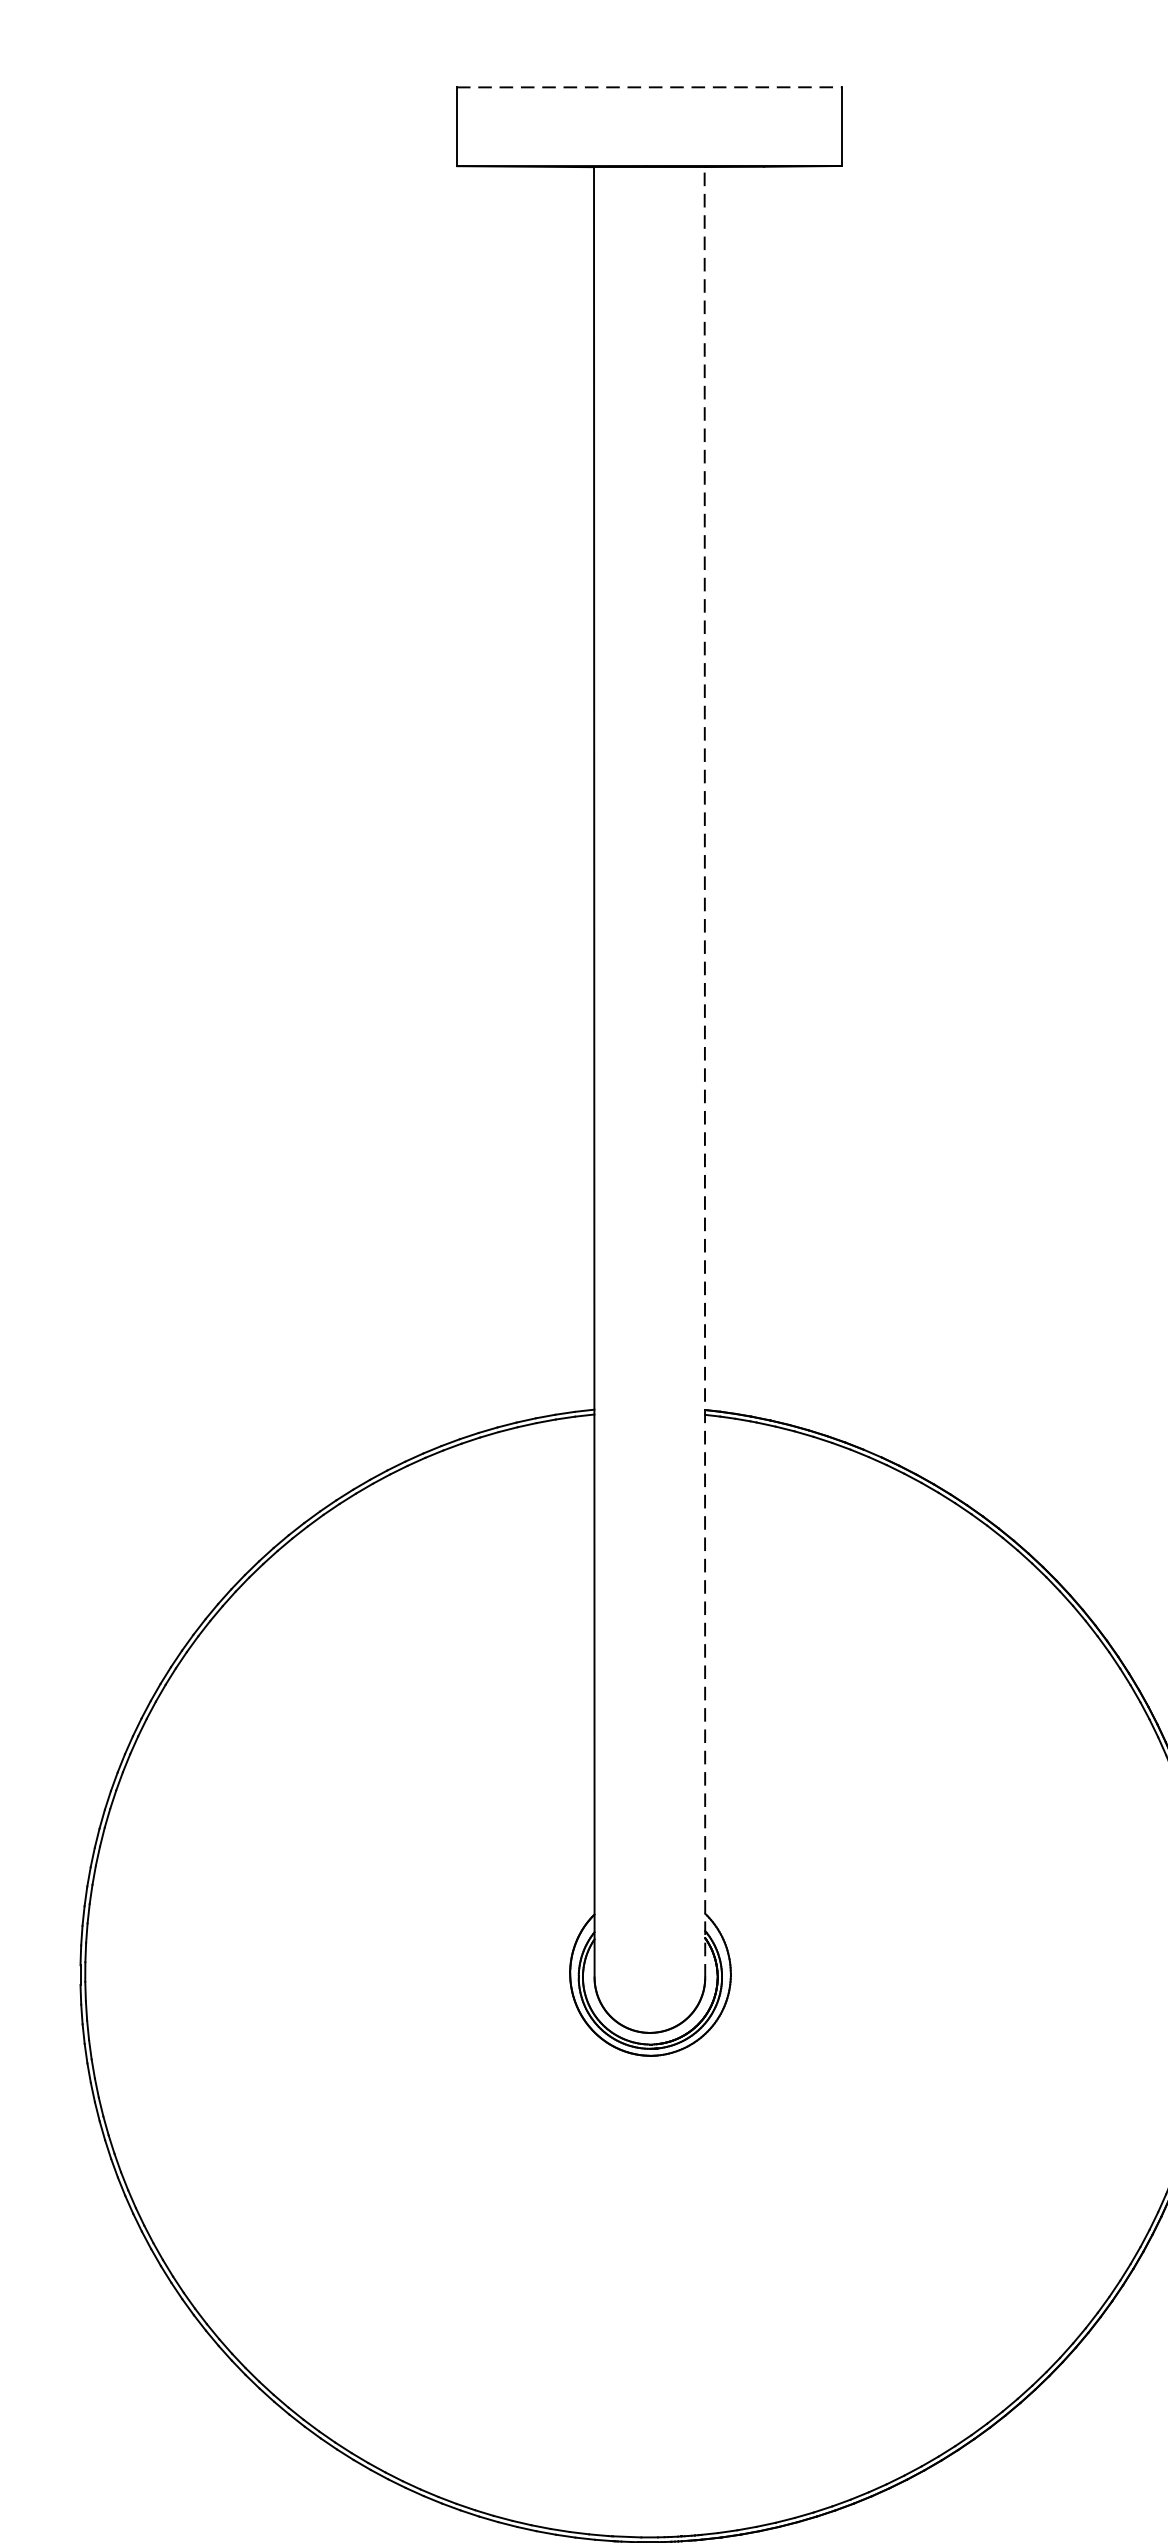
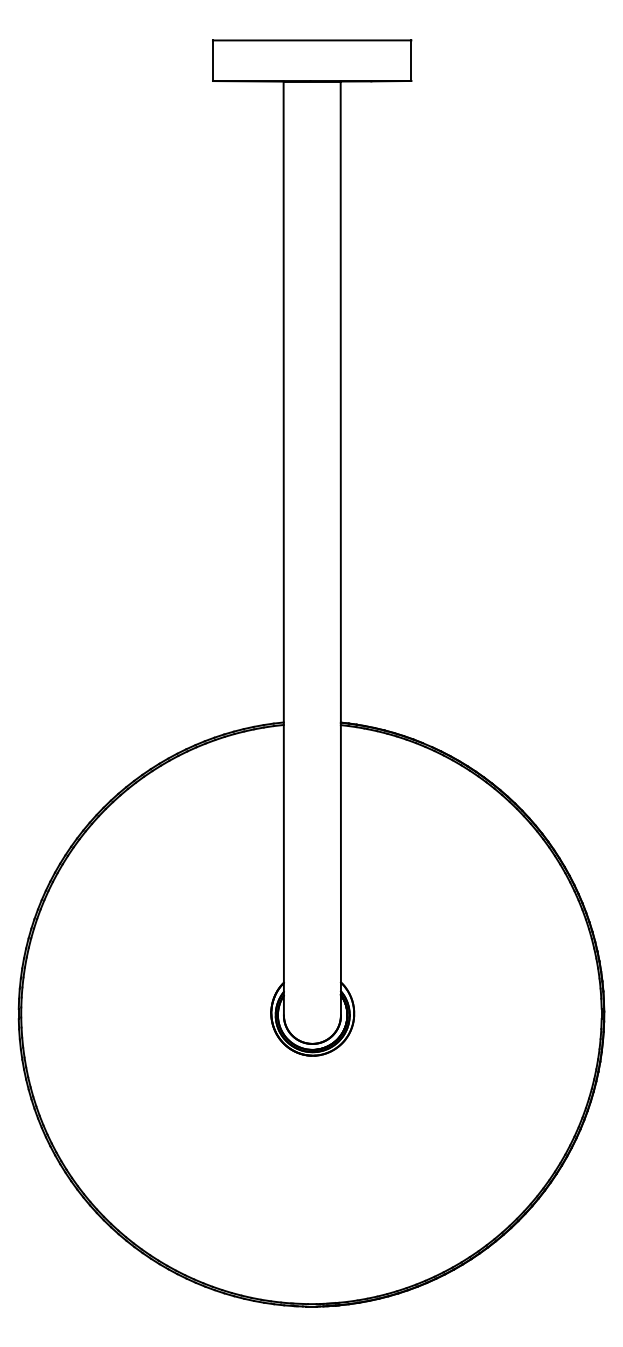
line: (649, 87) -> (312, 40), dashed -> solid
line: (704, 1072) -> (340, 548), dashed -> solid

